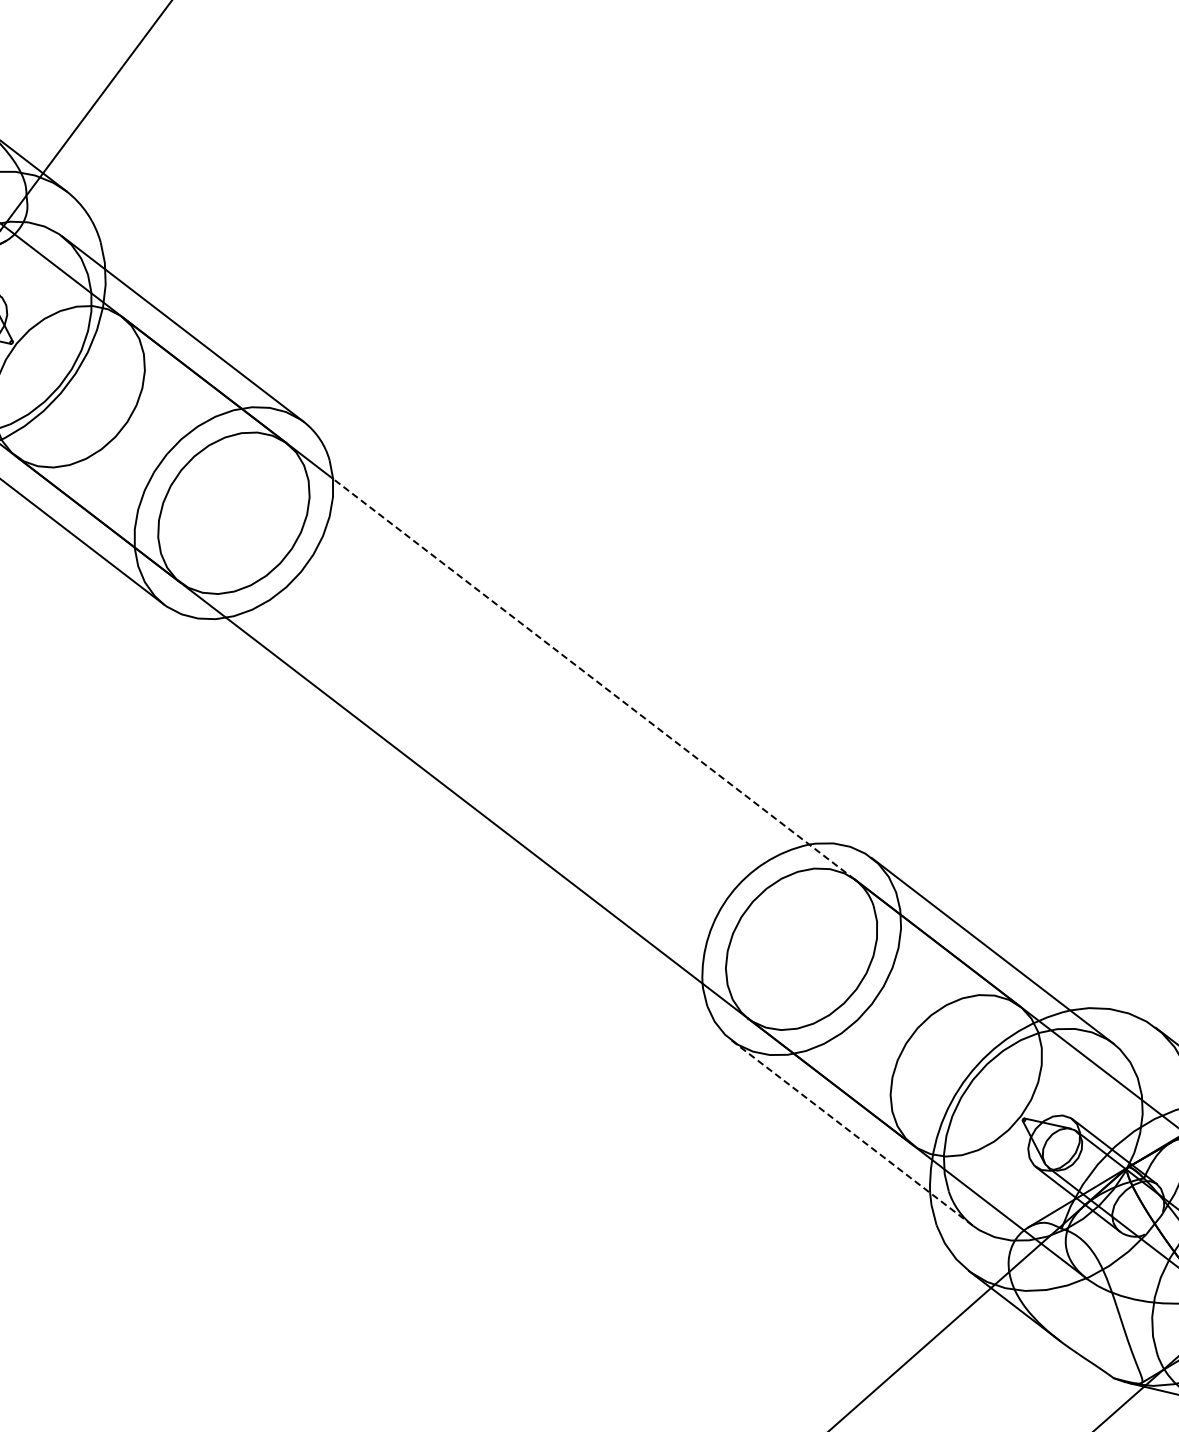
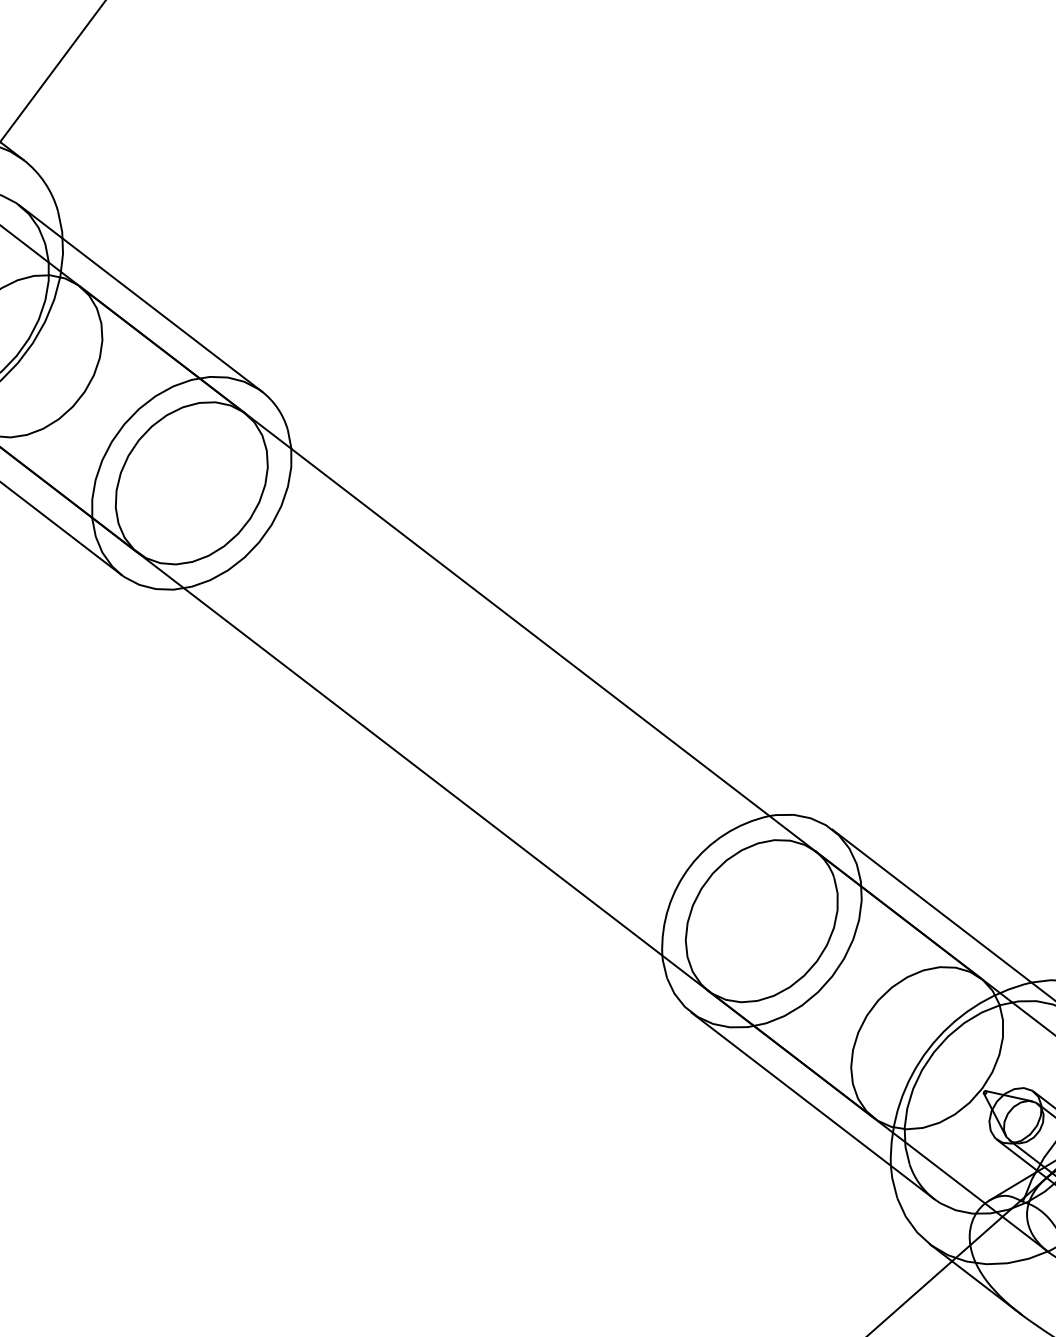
line: (593, 678) -> (552, 649), dashed -> solid
line: (852, 1133) -> (812, 1106), dashed -> solid

